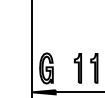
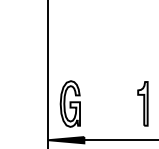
part: (77, 68) -> (117, 104), removed

